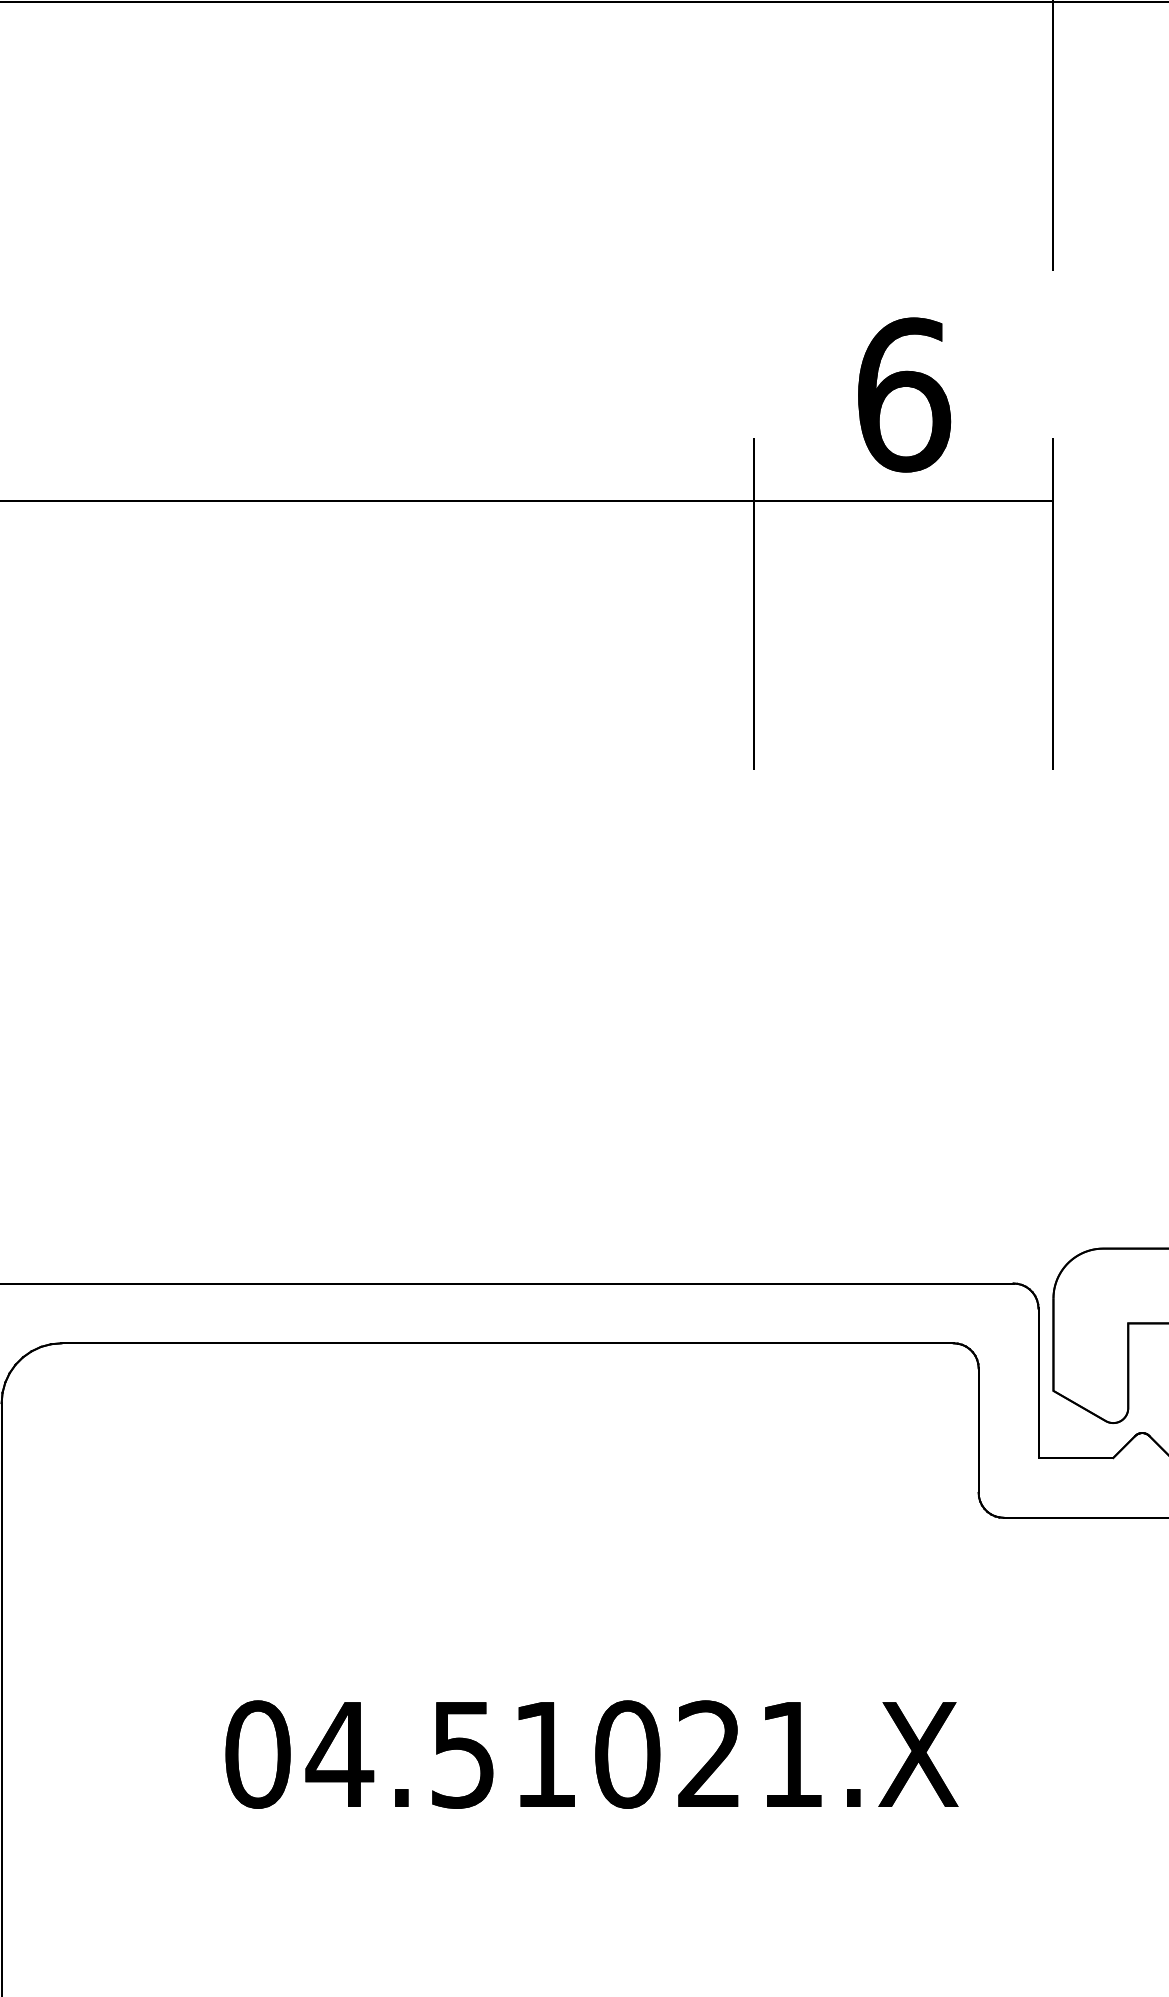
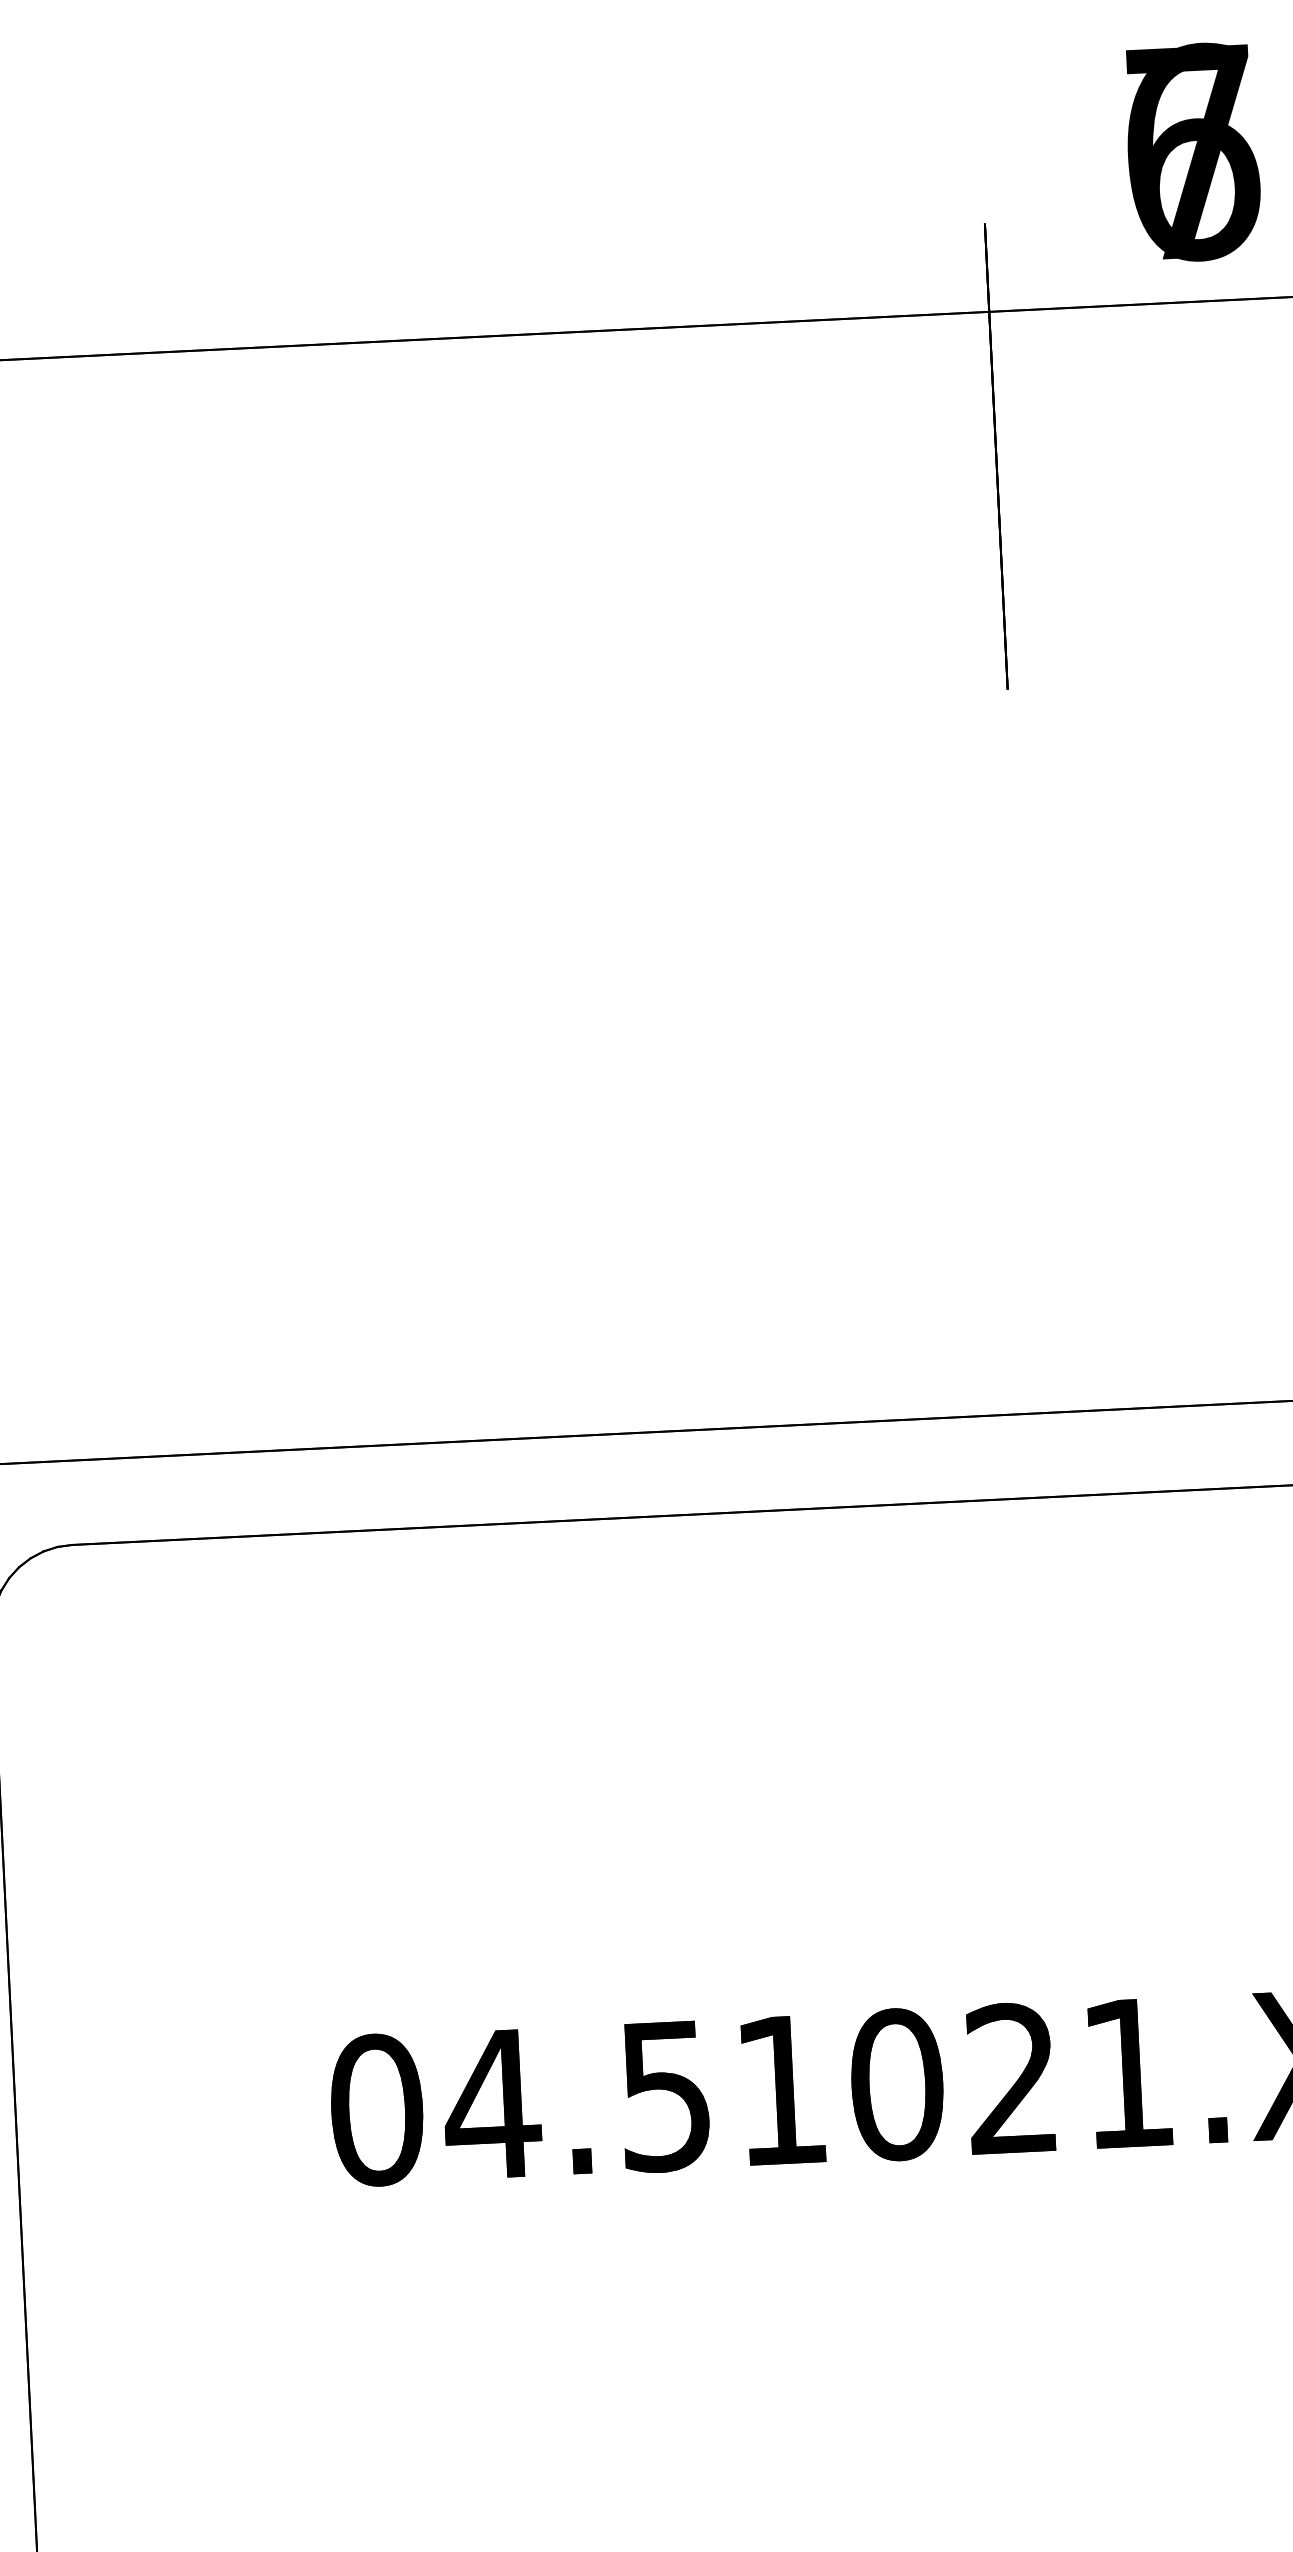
text: (904, 394) -> (1193, 151), 6 -> 7

